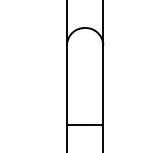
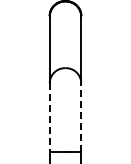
line: (66, 84) -> (49, 117), solid -> dashed
line: (103, 84) -> (81, 117), solid -> dashed

